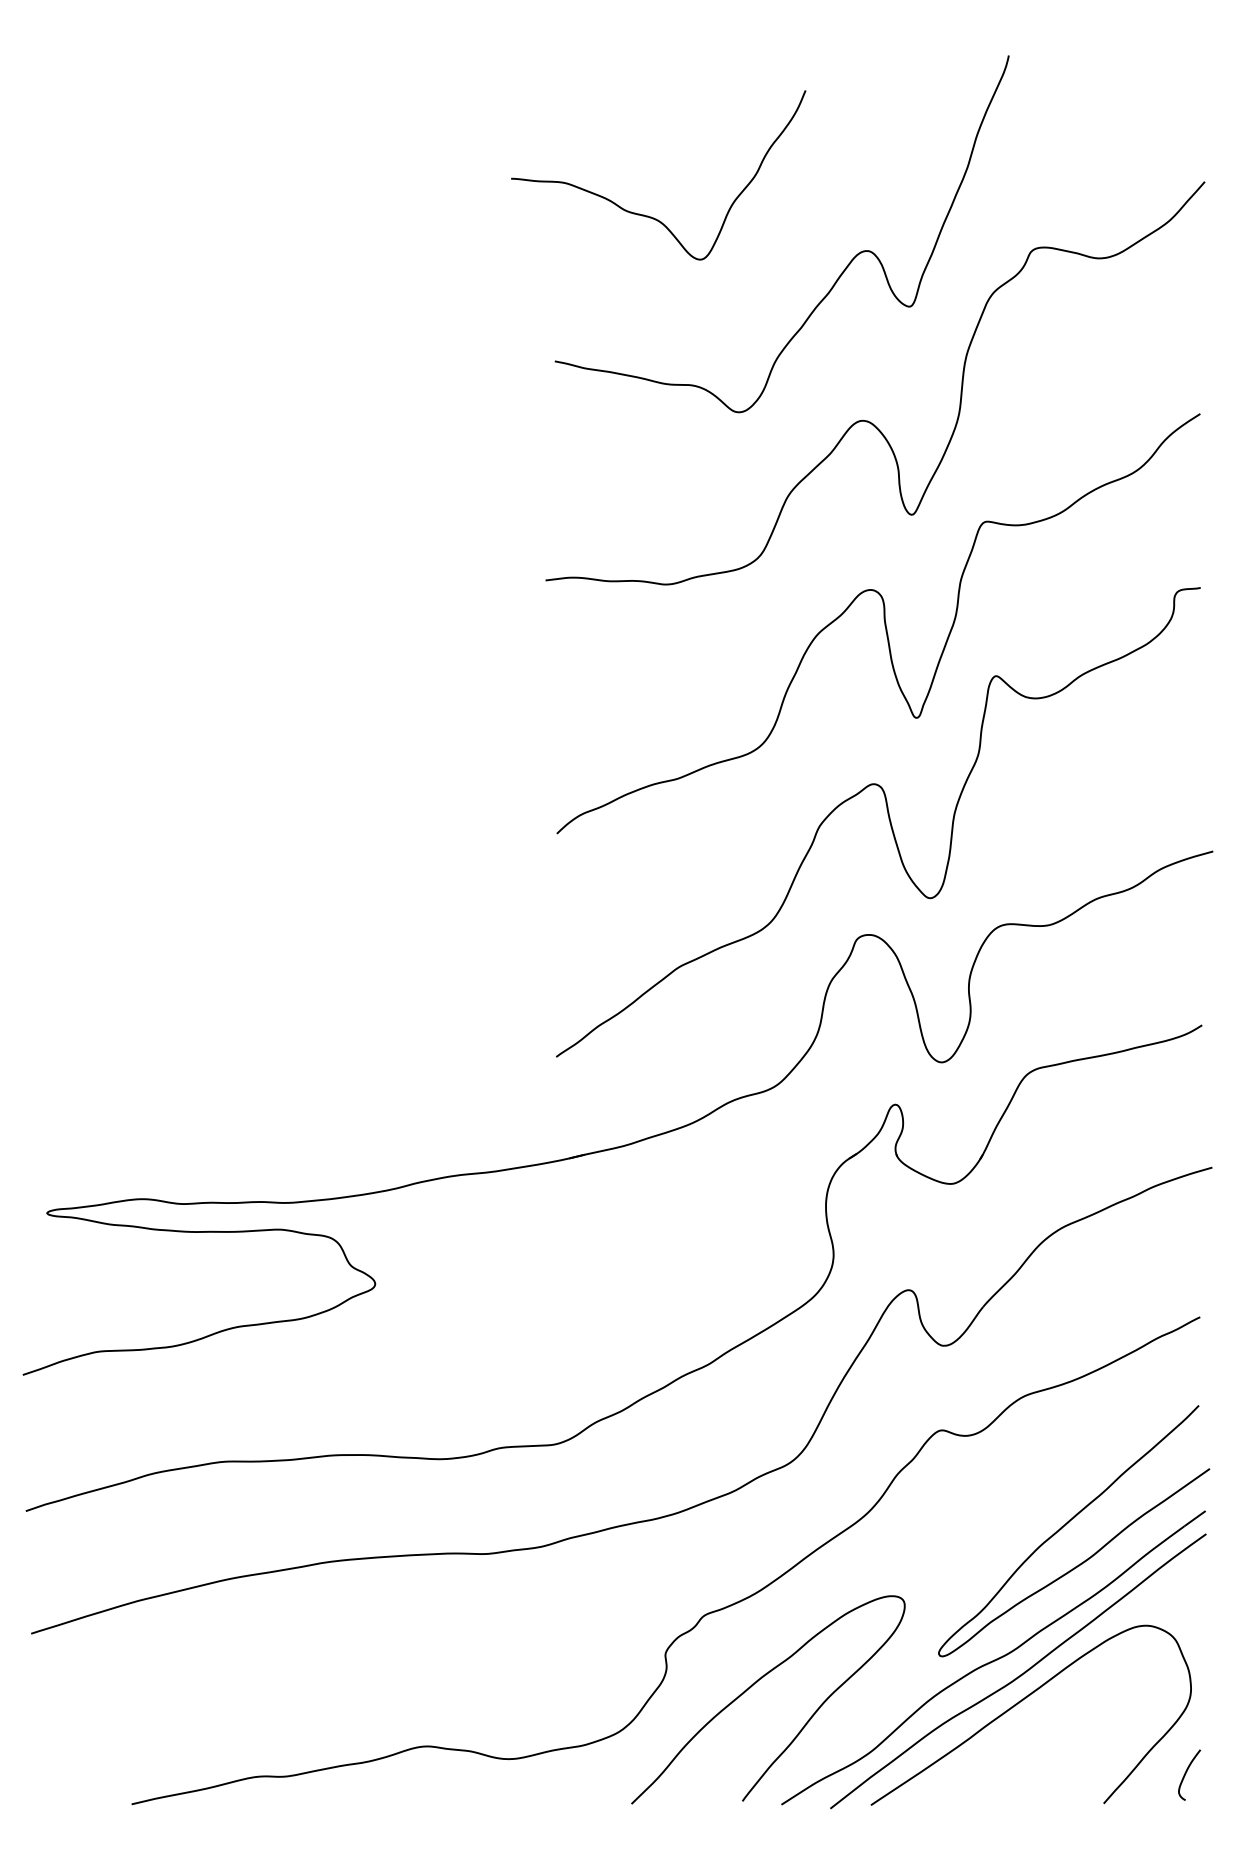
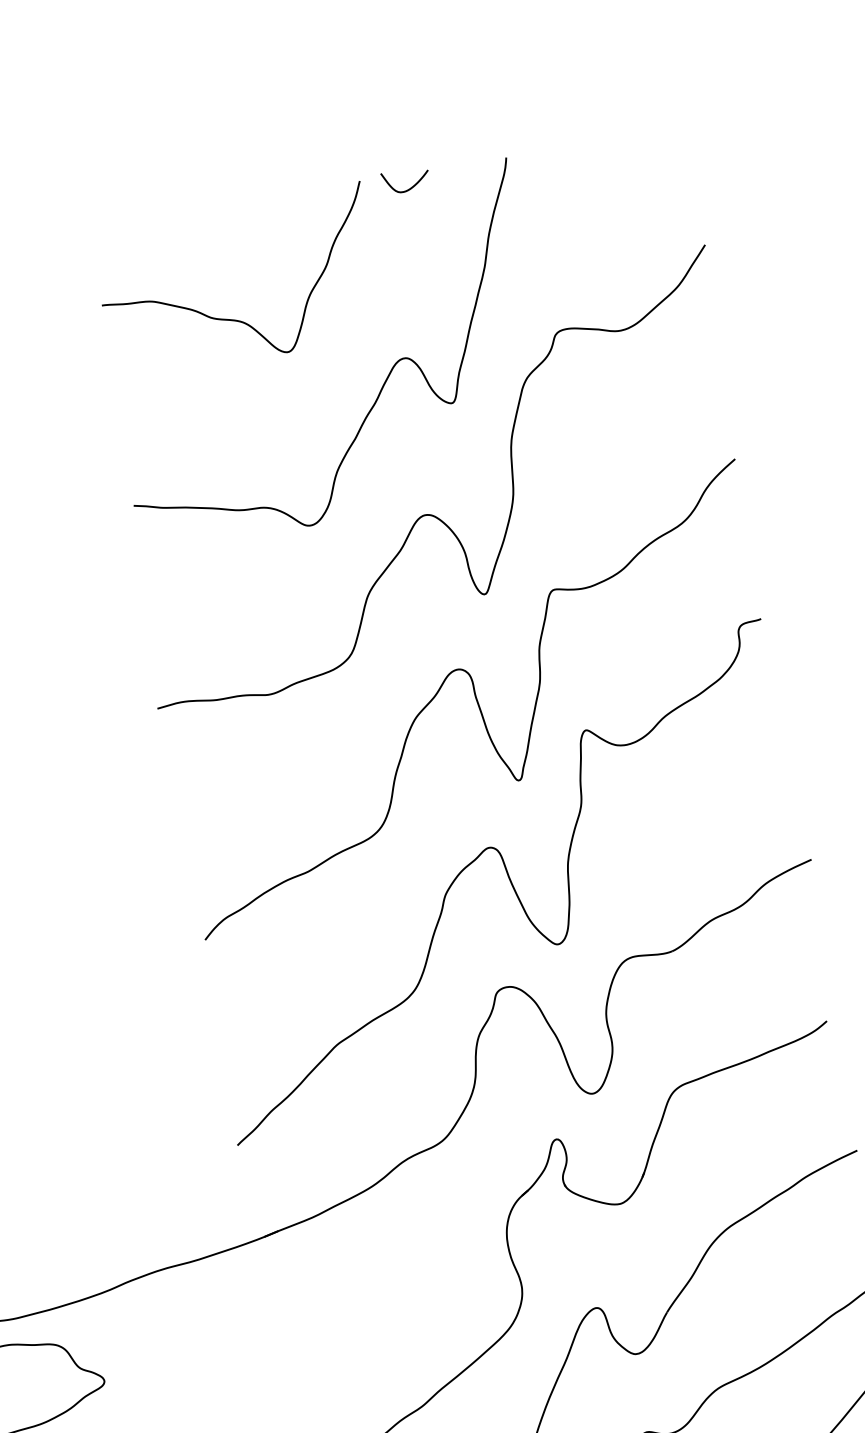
curve: (901, 71) -> (409, 188), added
curve: (648, 215) -> (233, 319), moved

